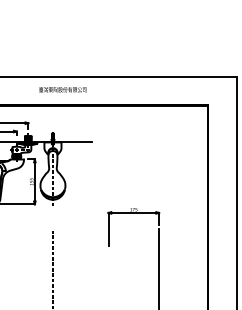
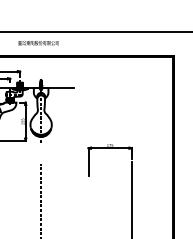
text: (62, 89) -> (38, 42), moved

